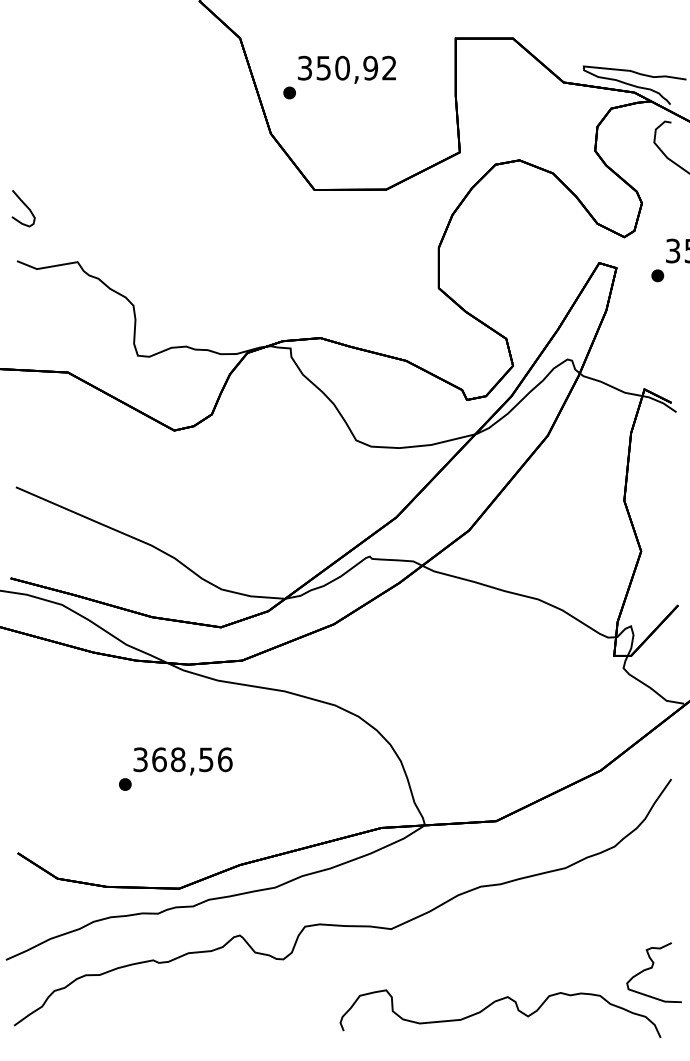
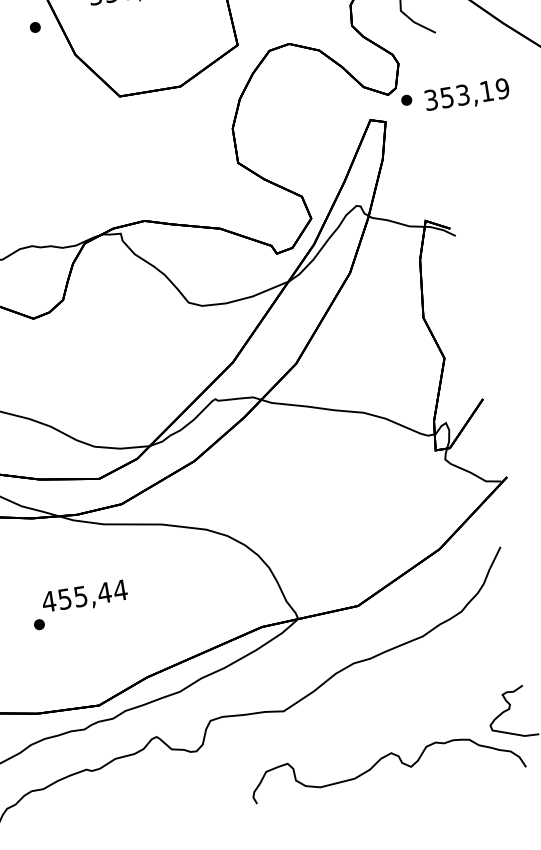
part: (289, 92) -> (35, 27), moved
part: (657, 275) -> (406, 100), moved
text: (182, 759) -> (84, 595), 368,56 -> 455,44

